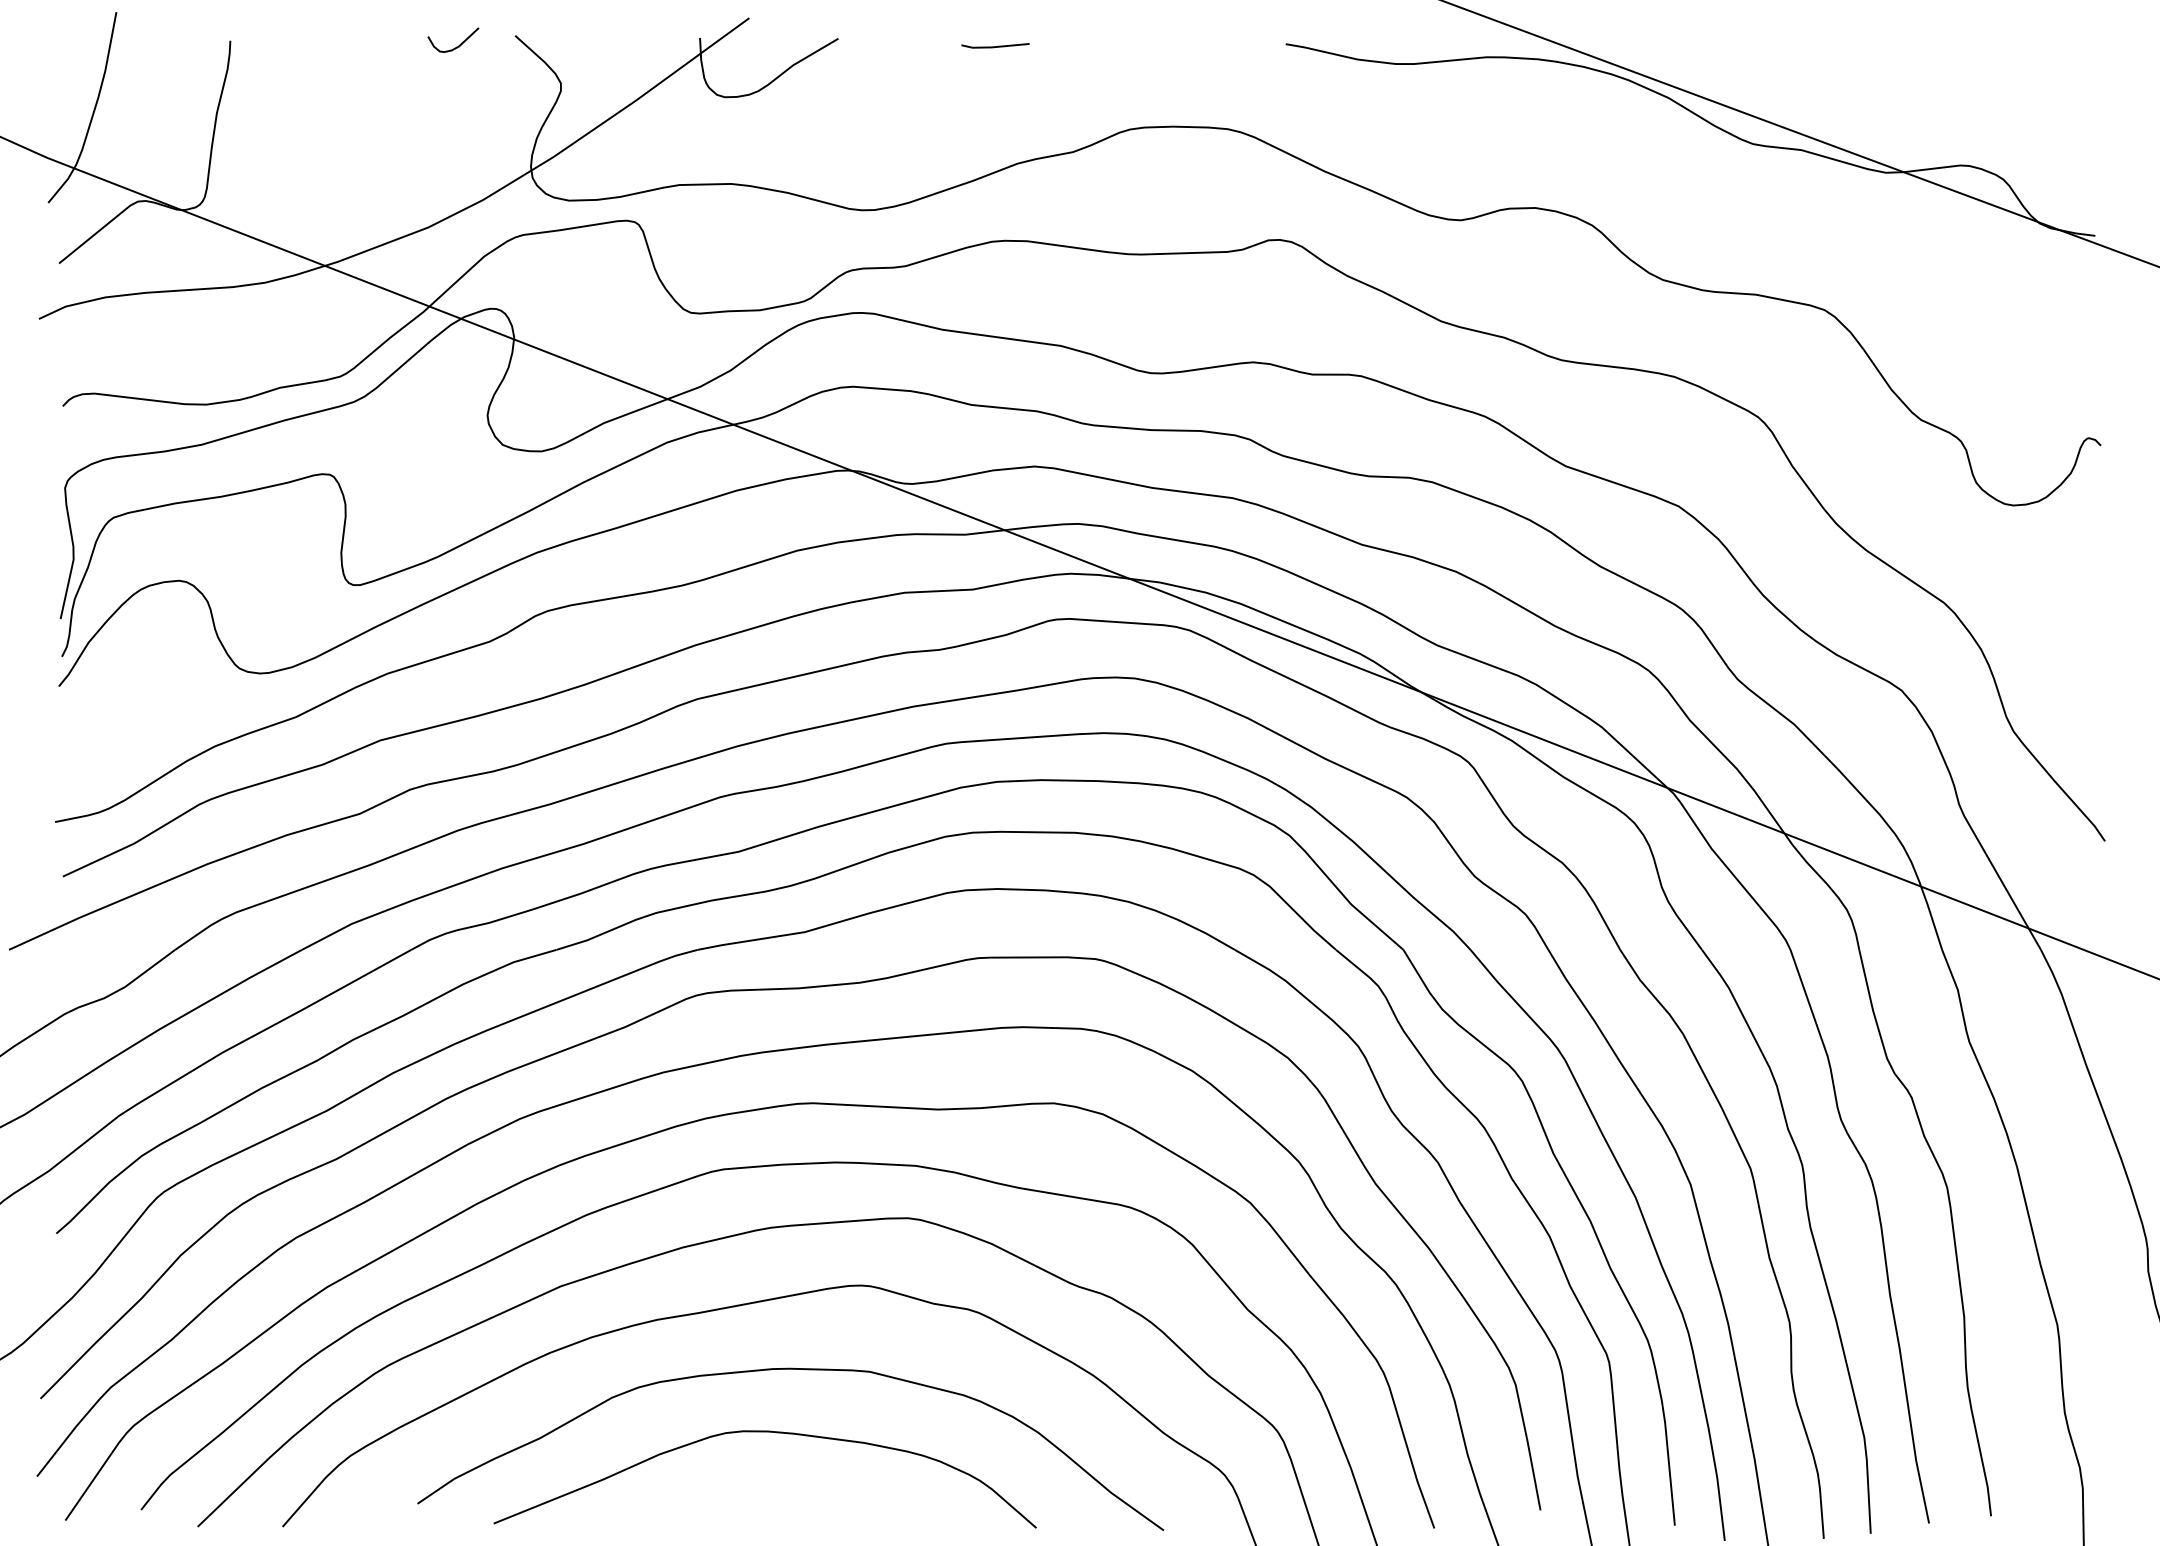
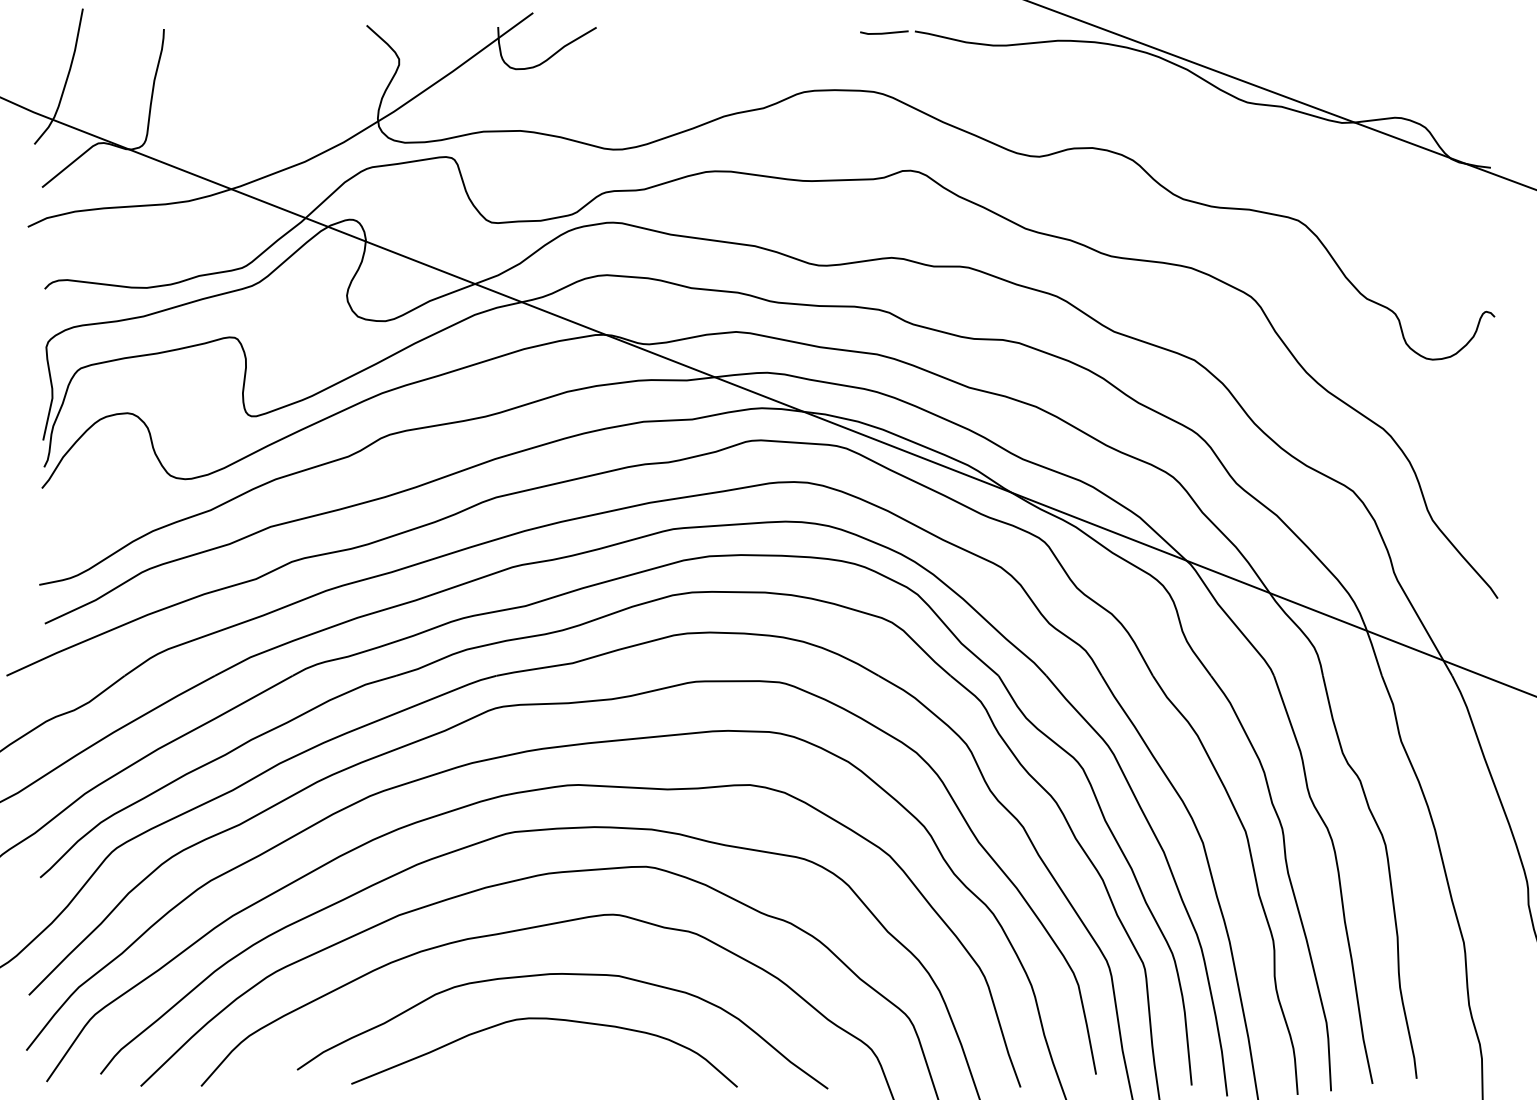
curve: (458, 44) -> (326, 31), removed
line: (995, 45) -> (884, 32), moved

